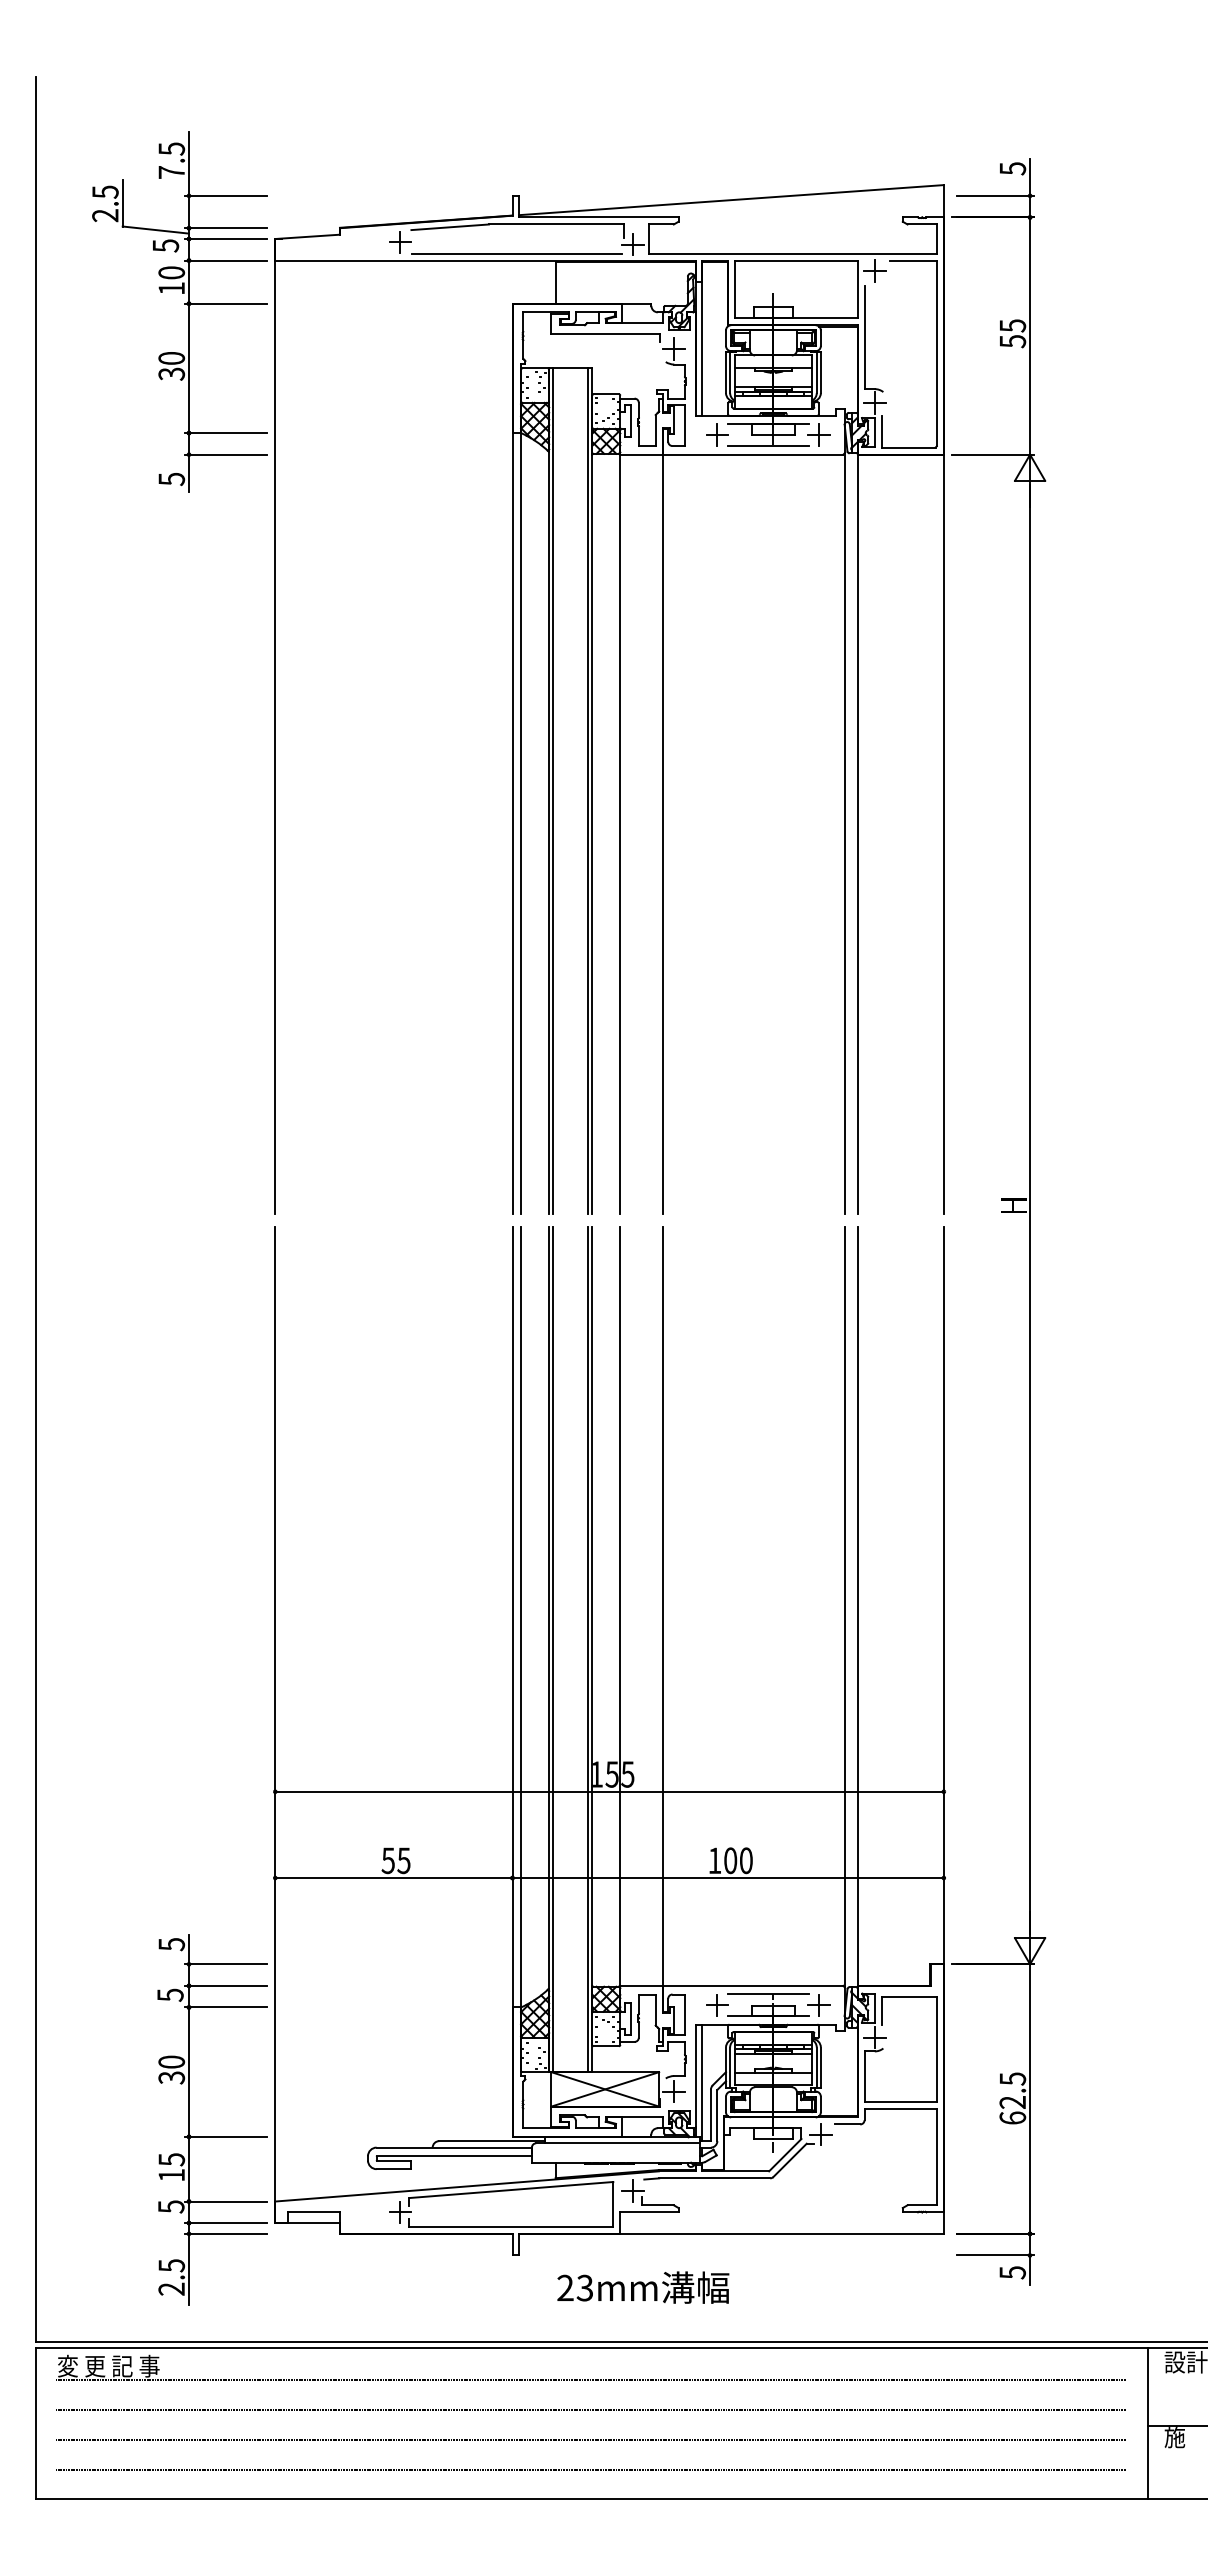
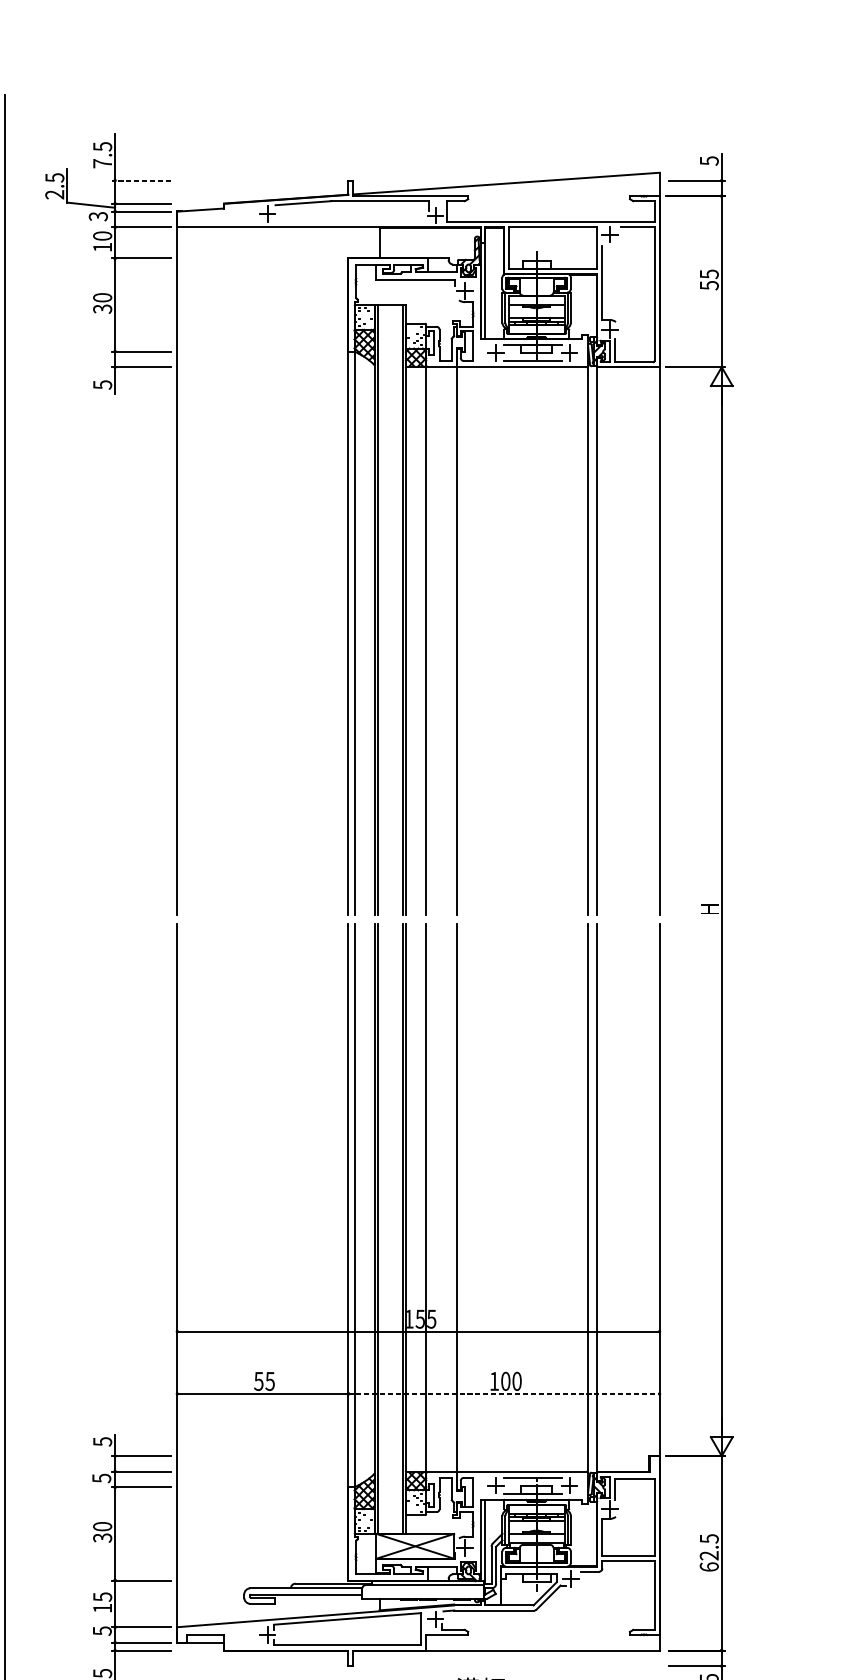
line: (225, 195) -> (141, 180), solid -> dashed
text: (165, 245) -> (98, 216), 5 -> 3
line: (516, 253) -> (351, 222), removed
line: (728, 1878) -> (504, 1394), solid -> dashed

